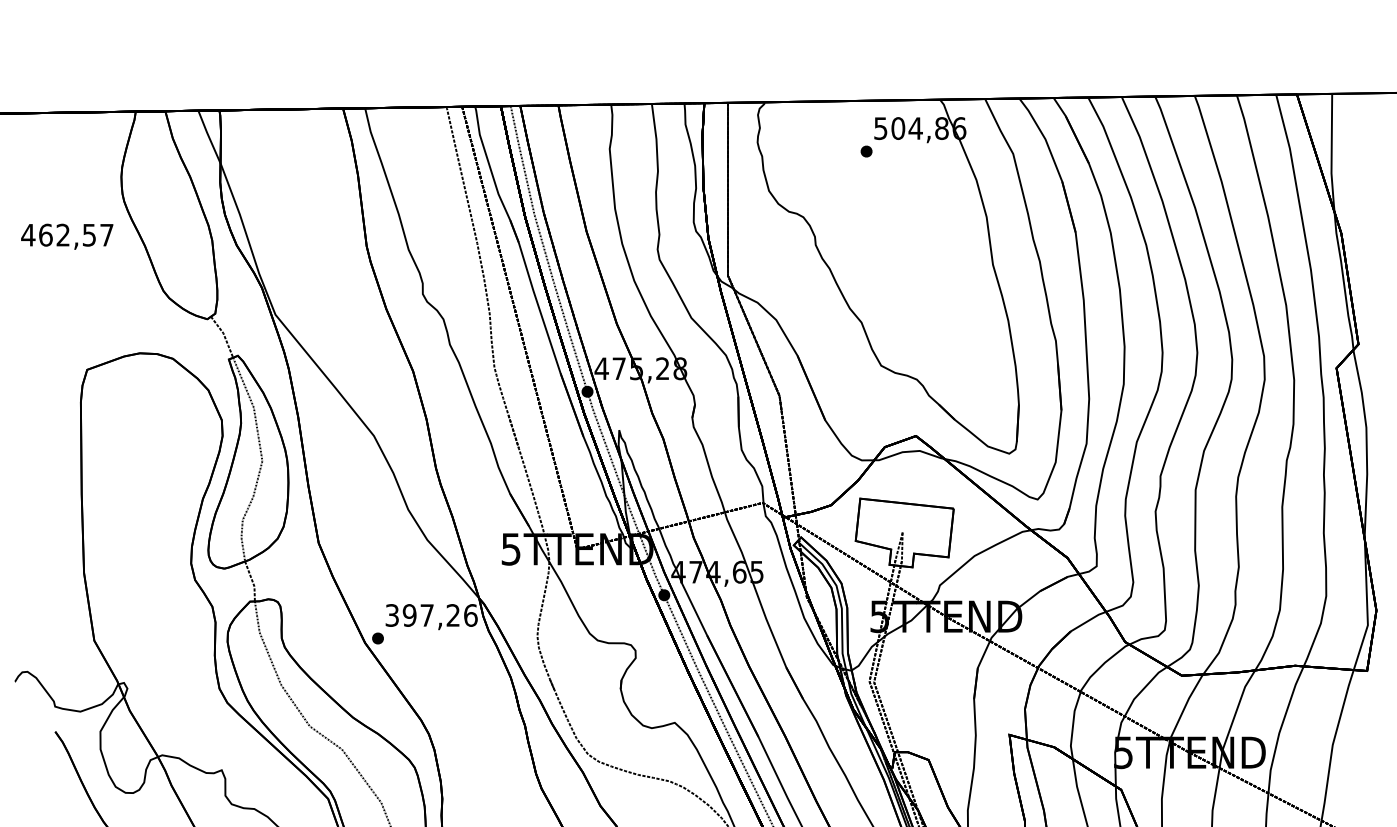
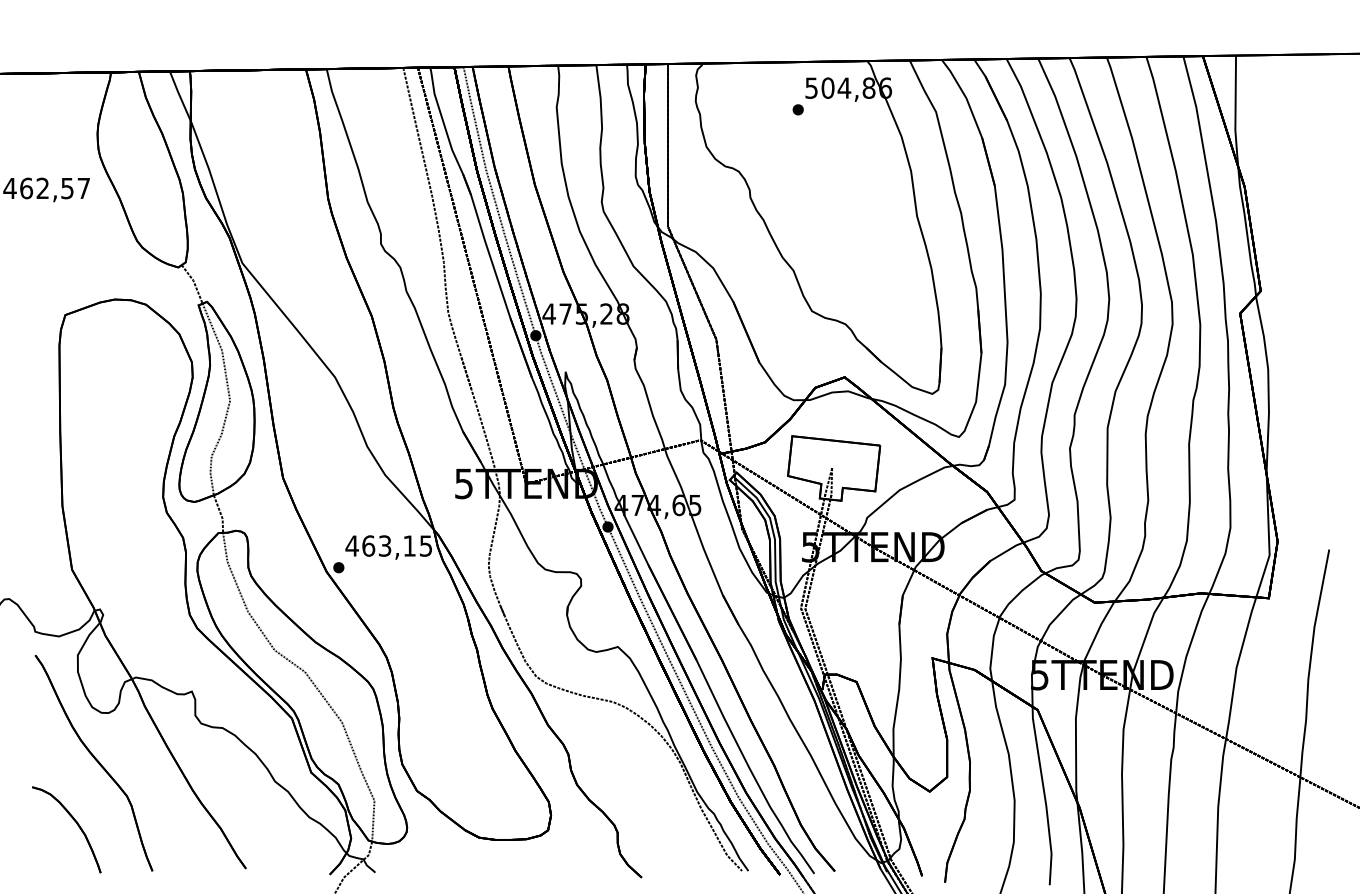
text: (430, 614) -> (388, 545), 397,26 -> 463,15

